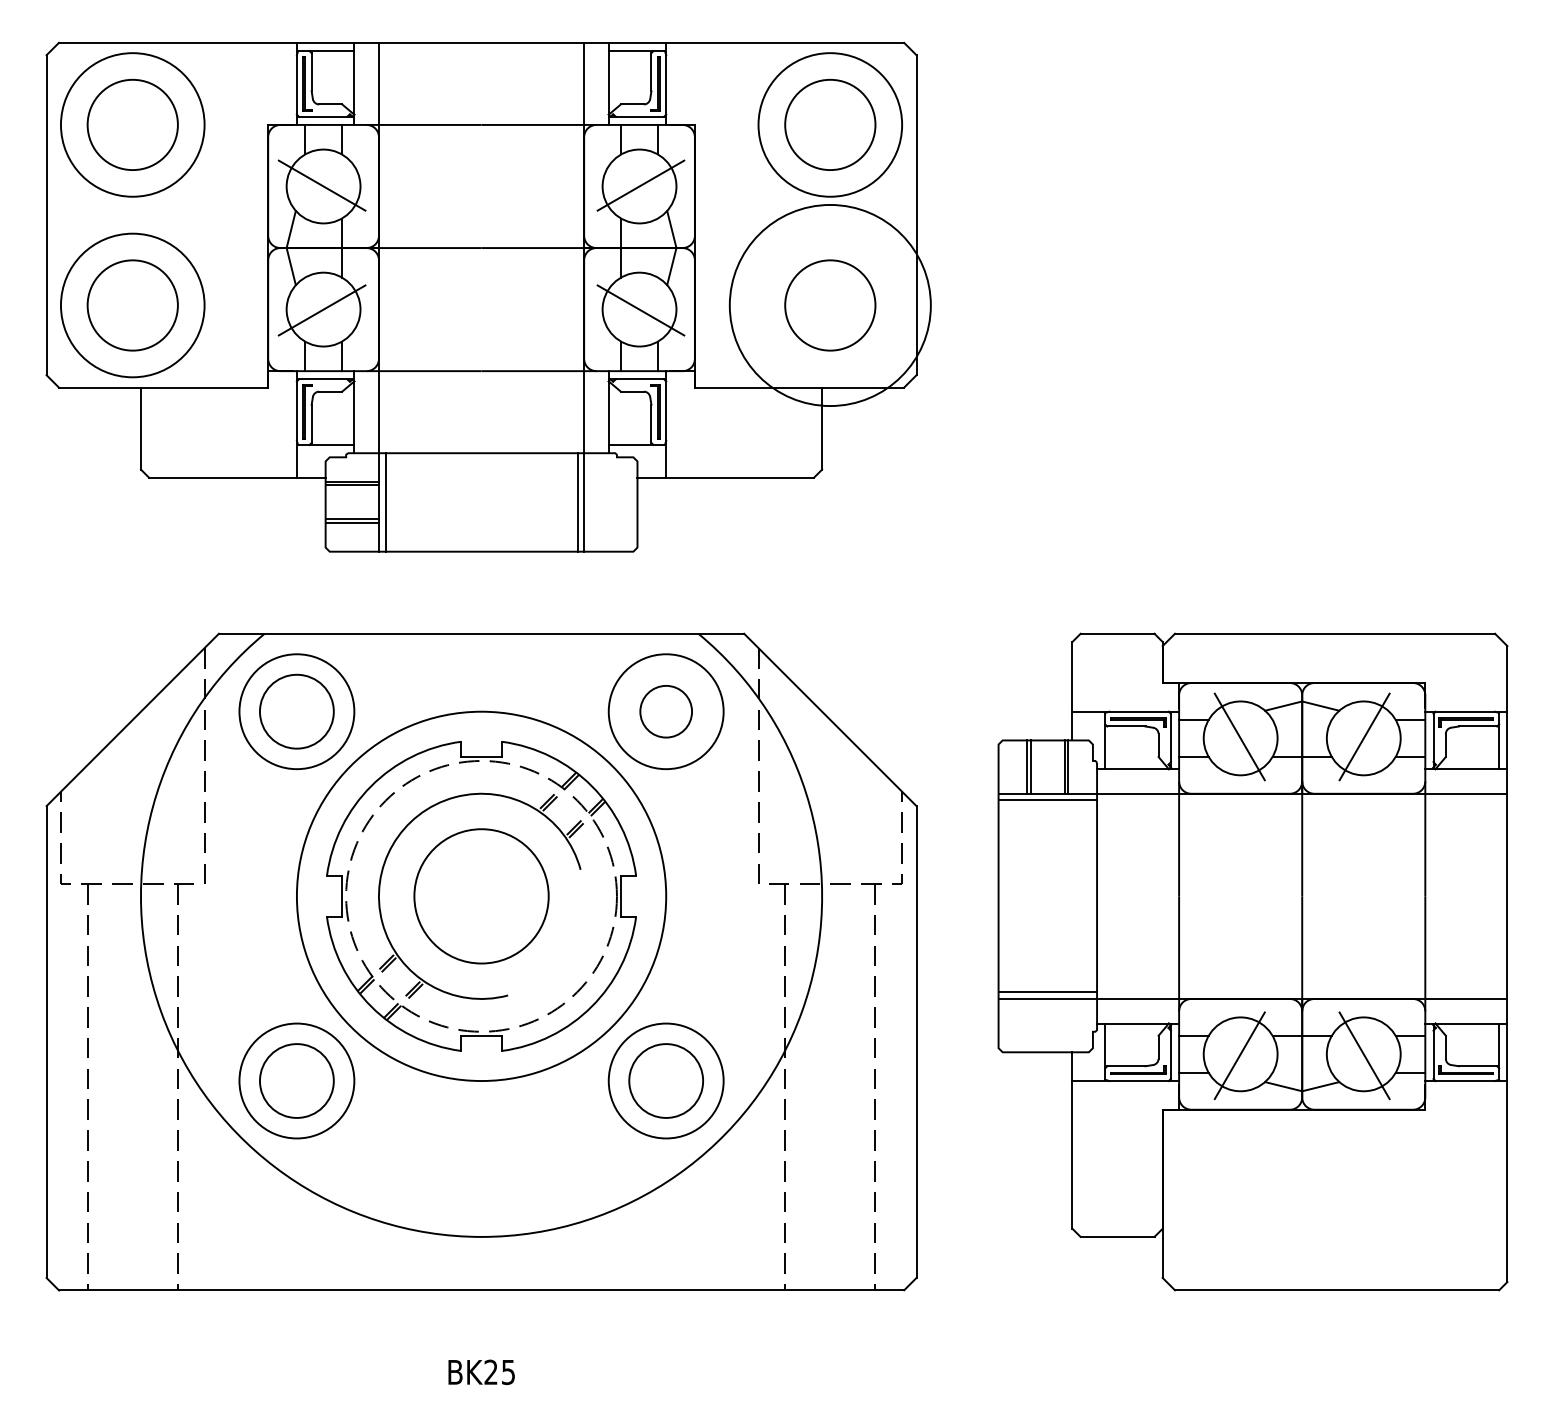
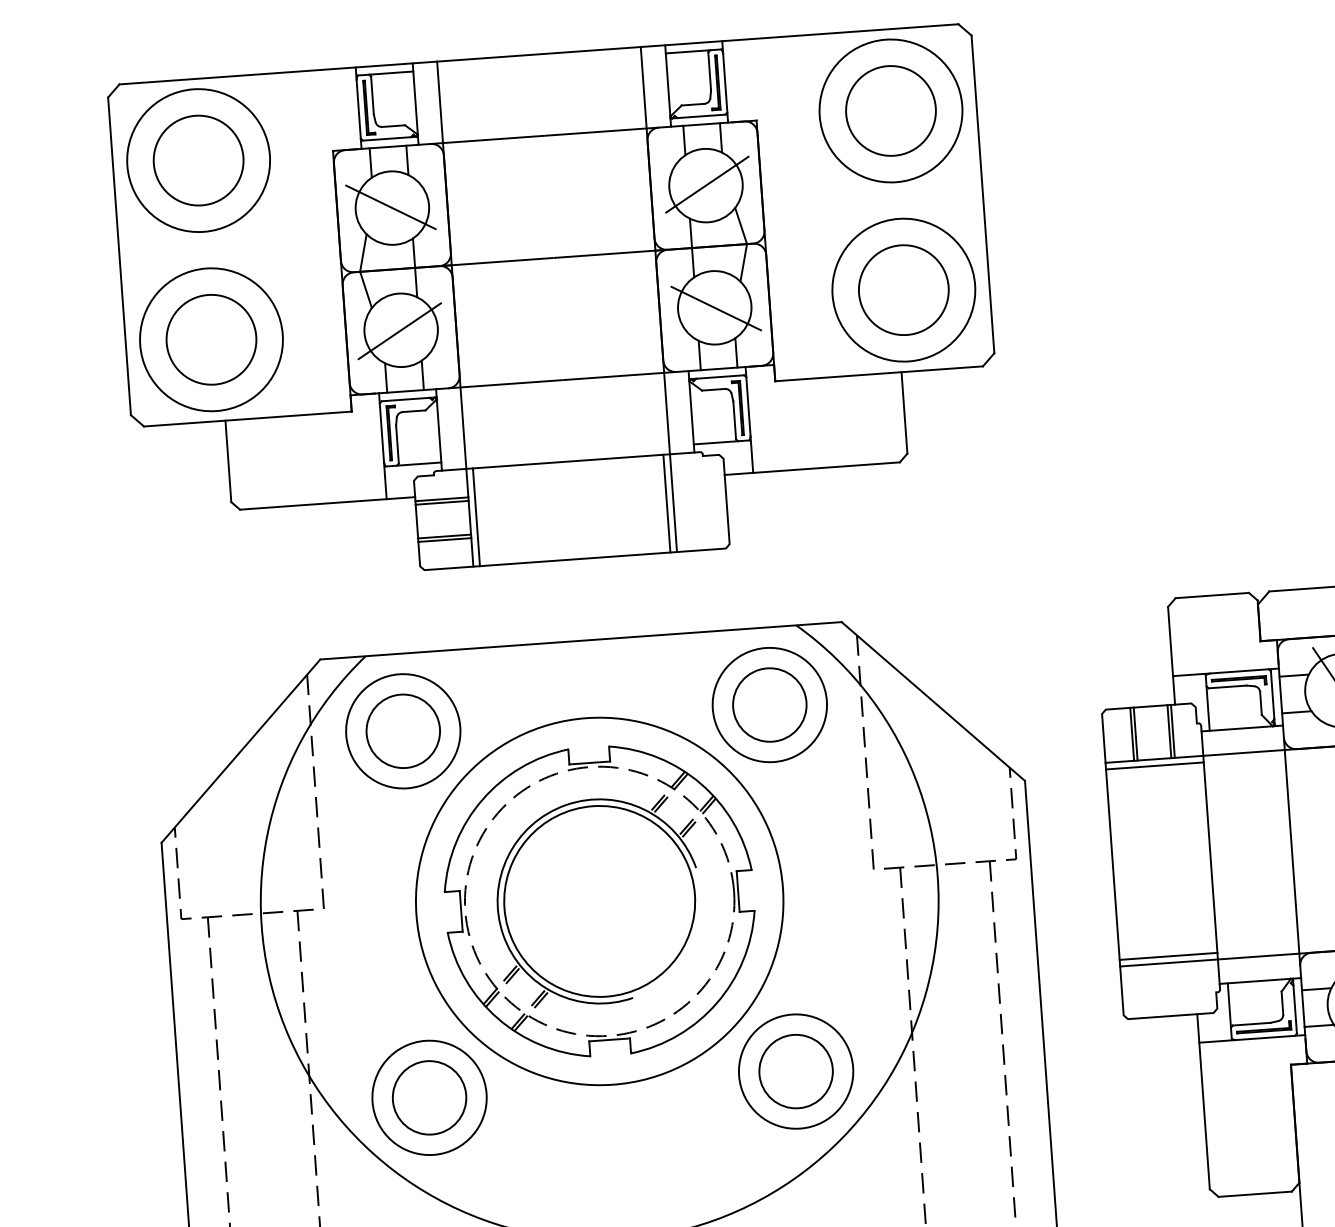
circle: (830, 305) -> (904, 290), size x0.71
circle: (666, 711) -> (770, 704), size x1.43
circle: (481, 896) -> (599, 901), size x1.43

